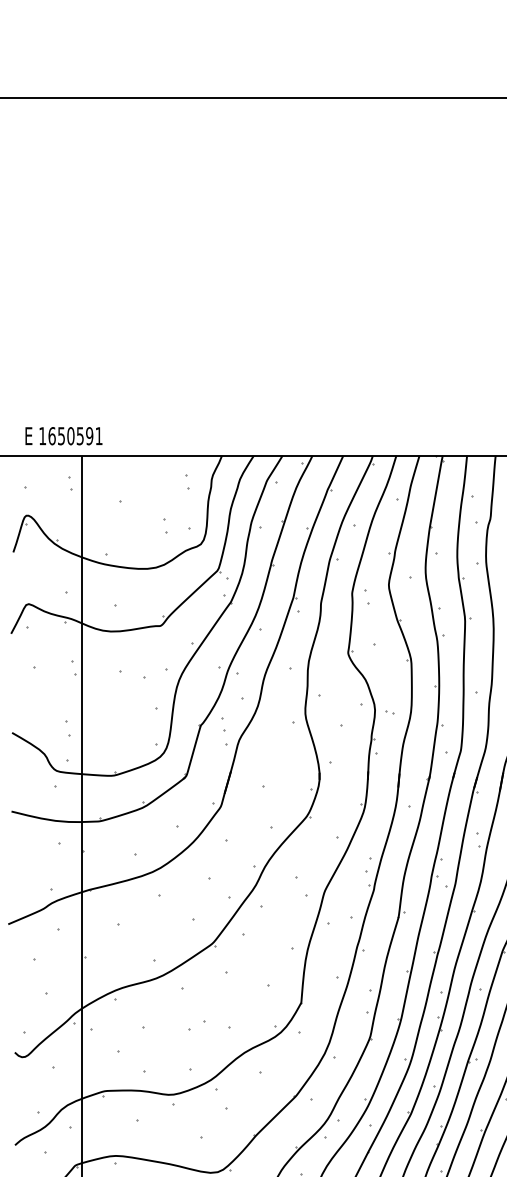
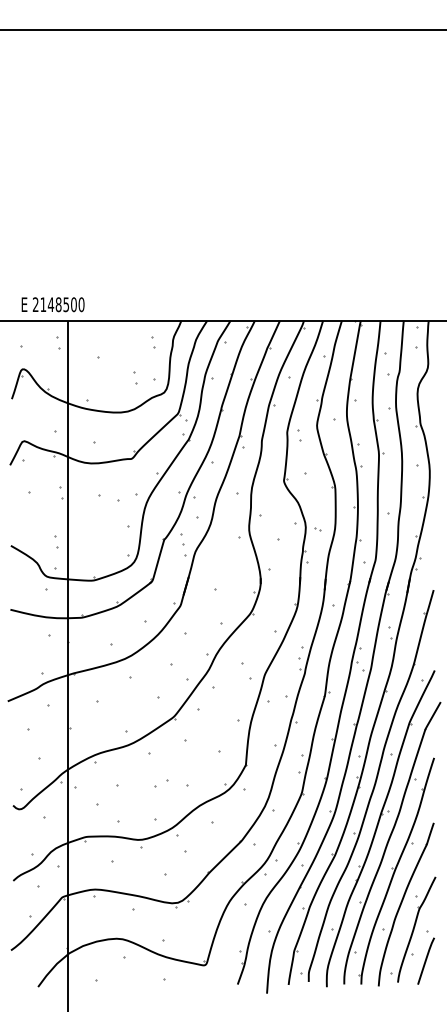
text: (70, 435) -> (58, 304), 1650591 -> 2148500

